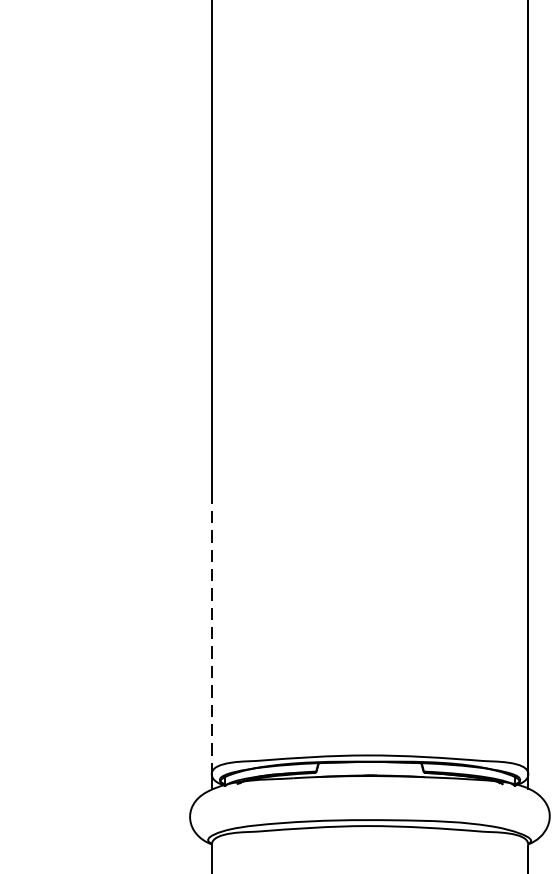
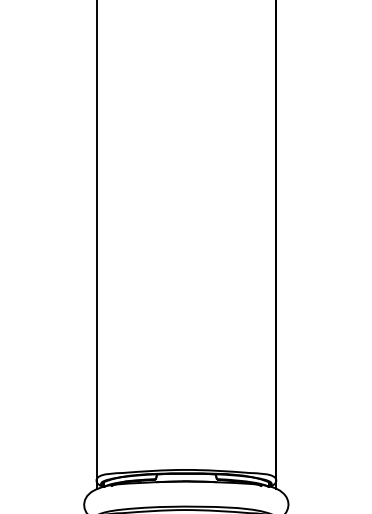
line: (211, 633) -> (96, 400), dashed -> solid

